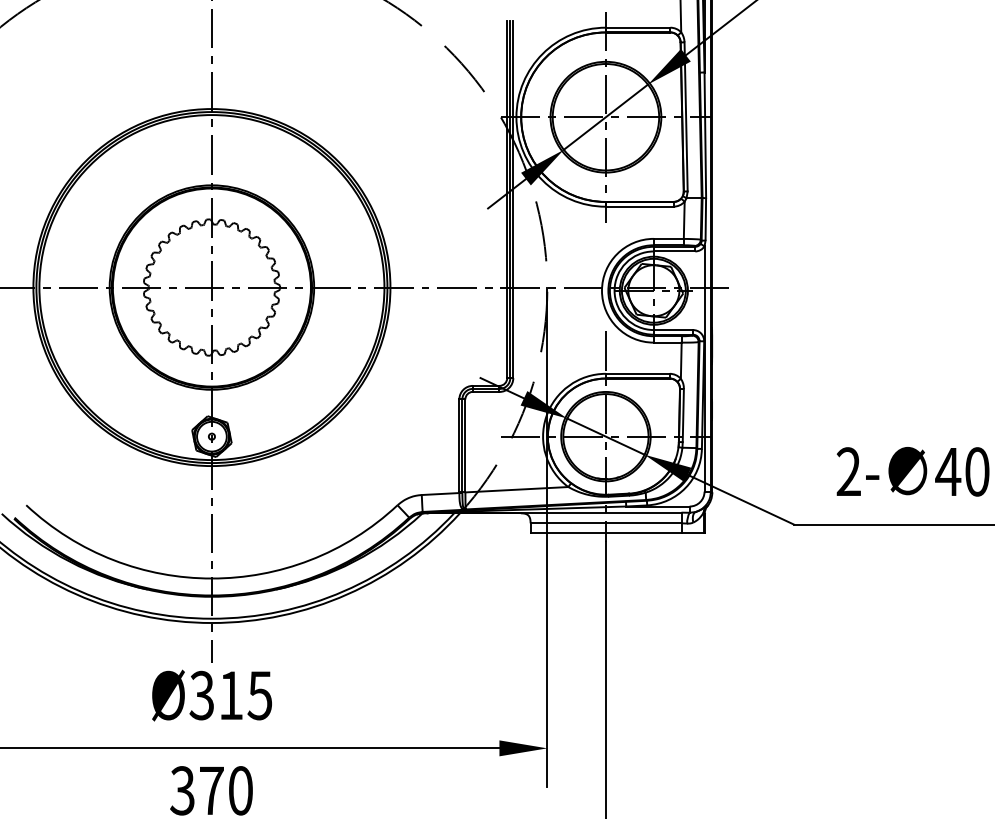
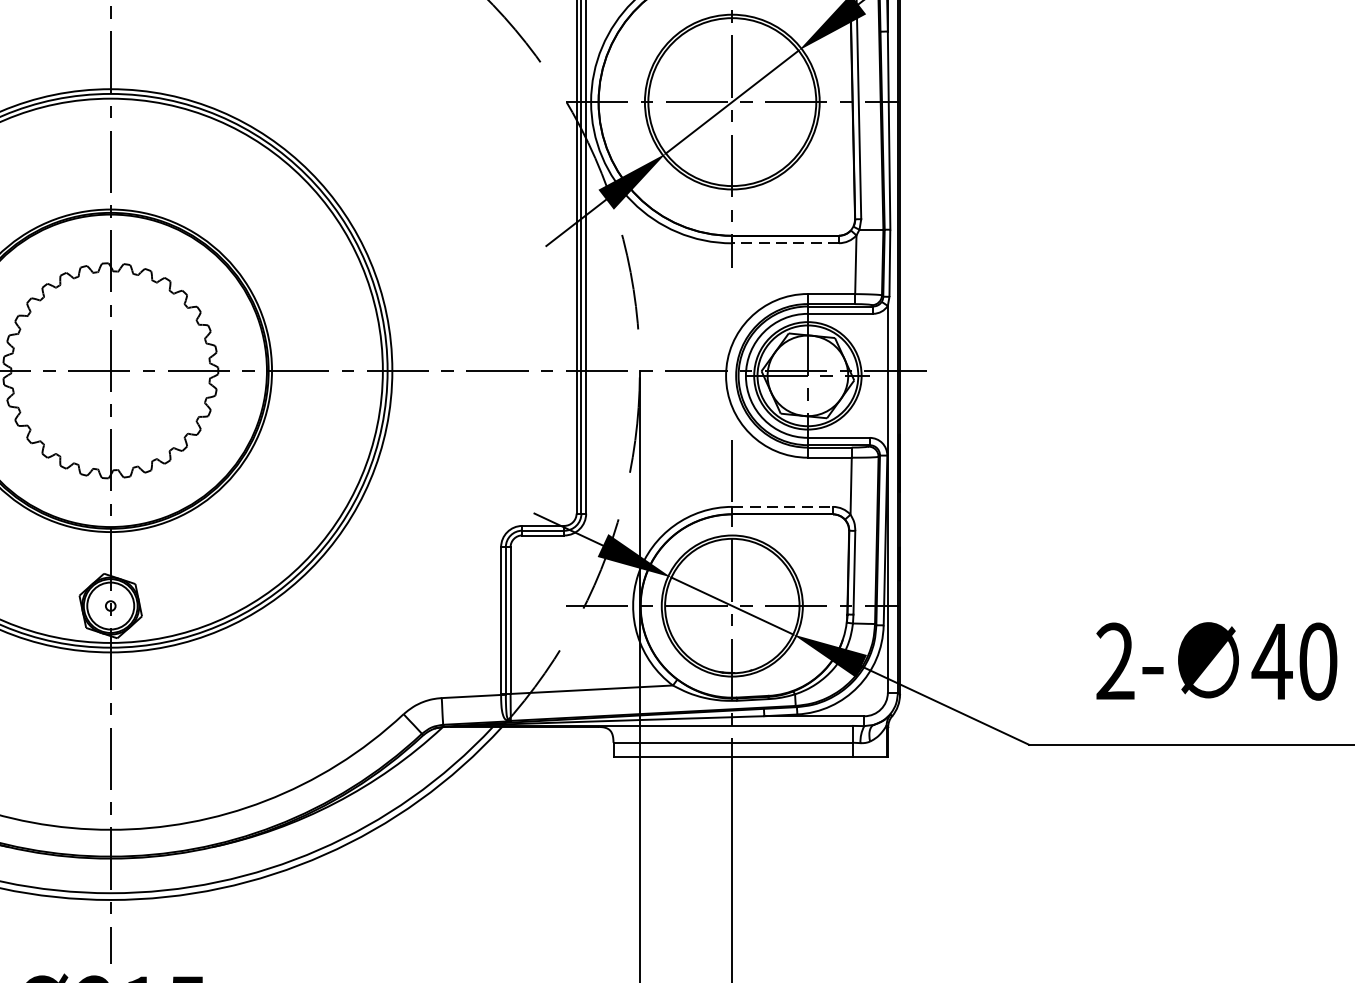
line: (639, 206) -> (785, 242), solid -> dashed
line: (637, 373) -> (782, 506), solid -> dashed

